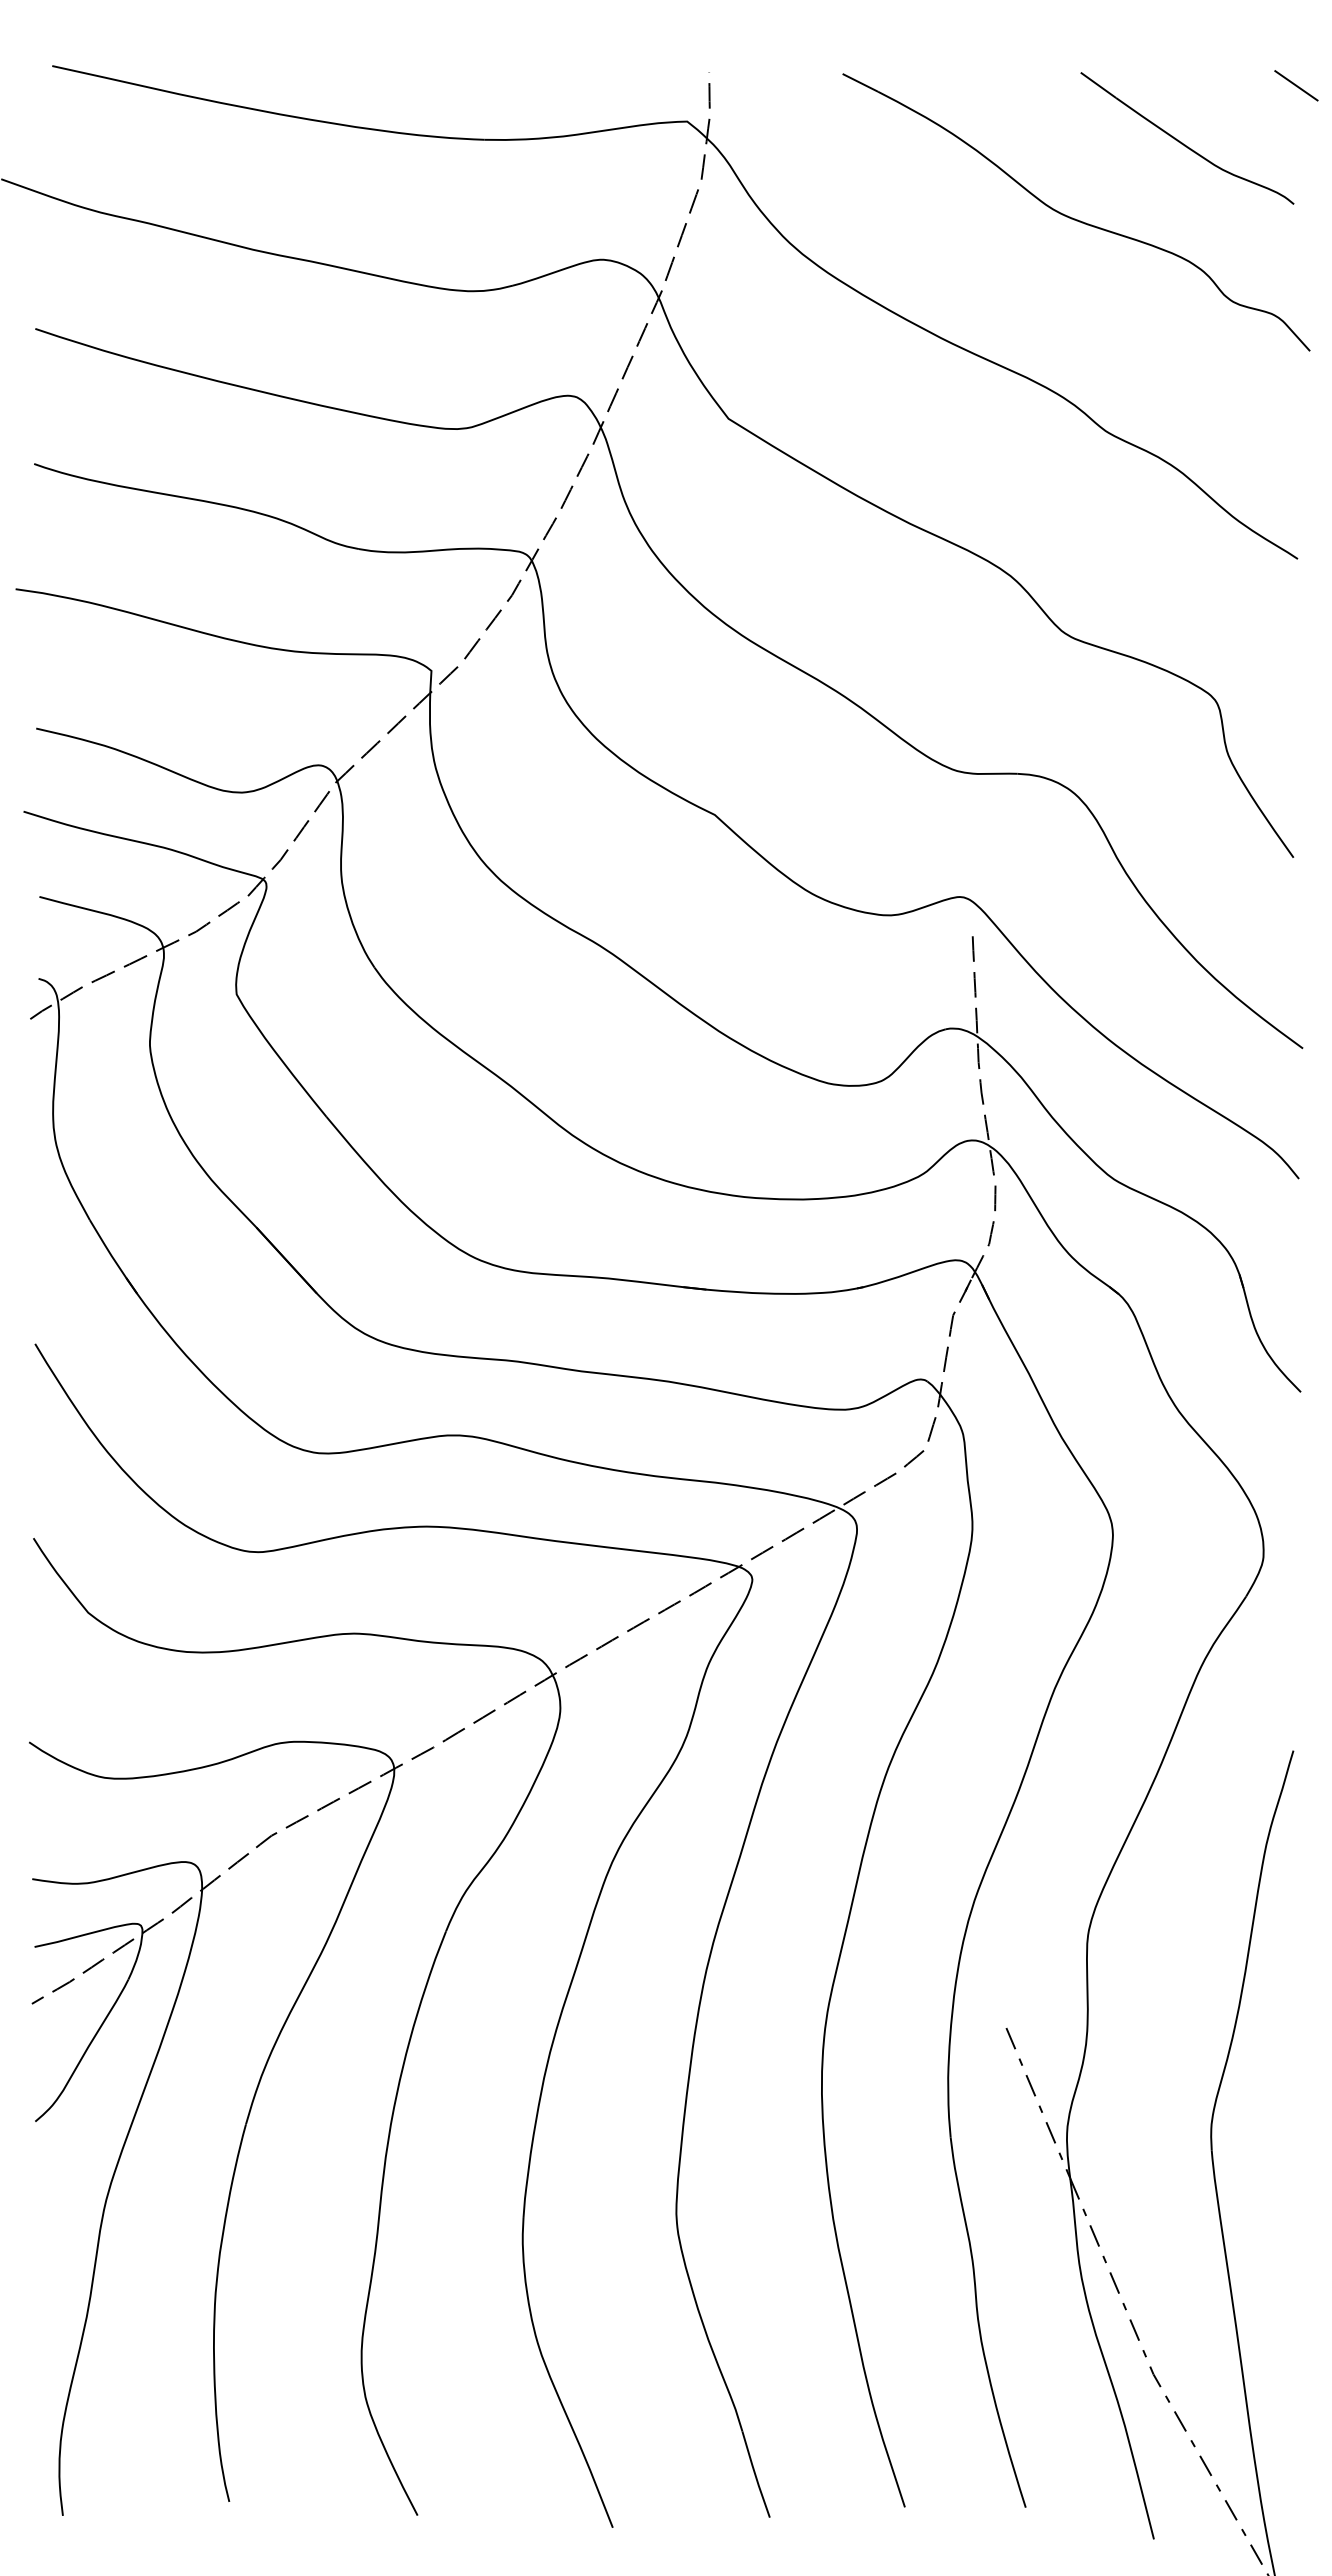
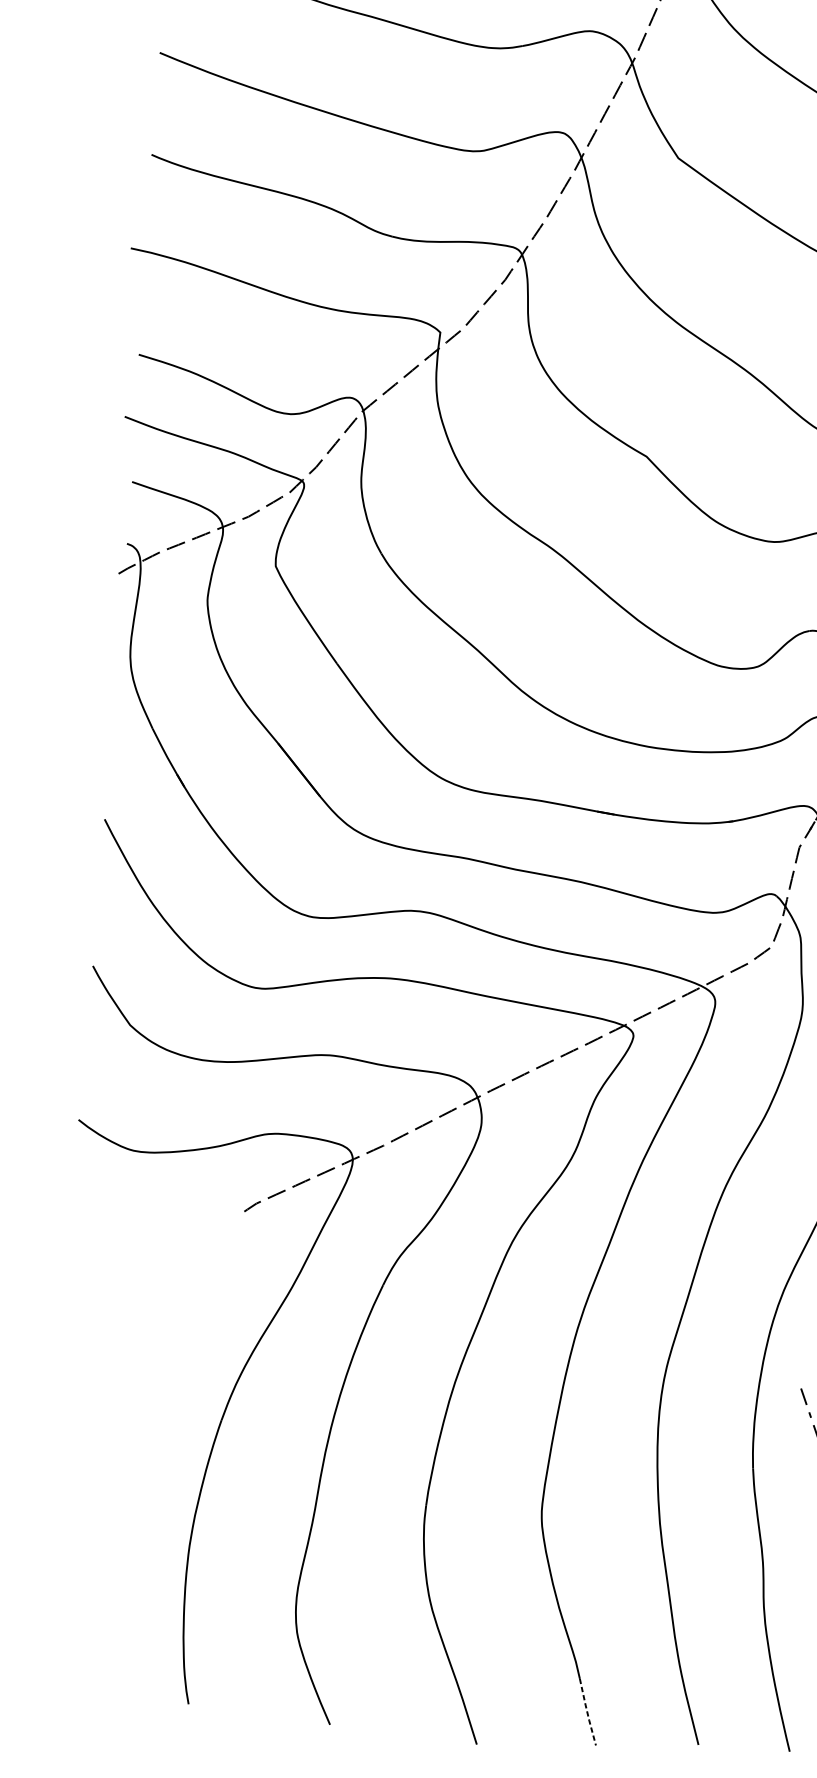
part: (114, 2176) -> (119, 1452), removed
line: (755, 2474) -> (587, 1712), solid -> dashed

